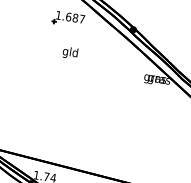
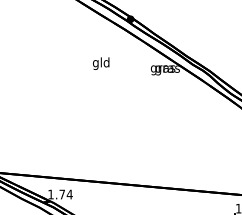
part: (67, 19) -> (57, 19), removed
text: (70, 52) -> (101, 63), moved

